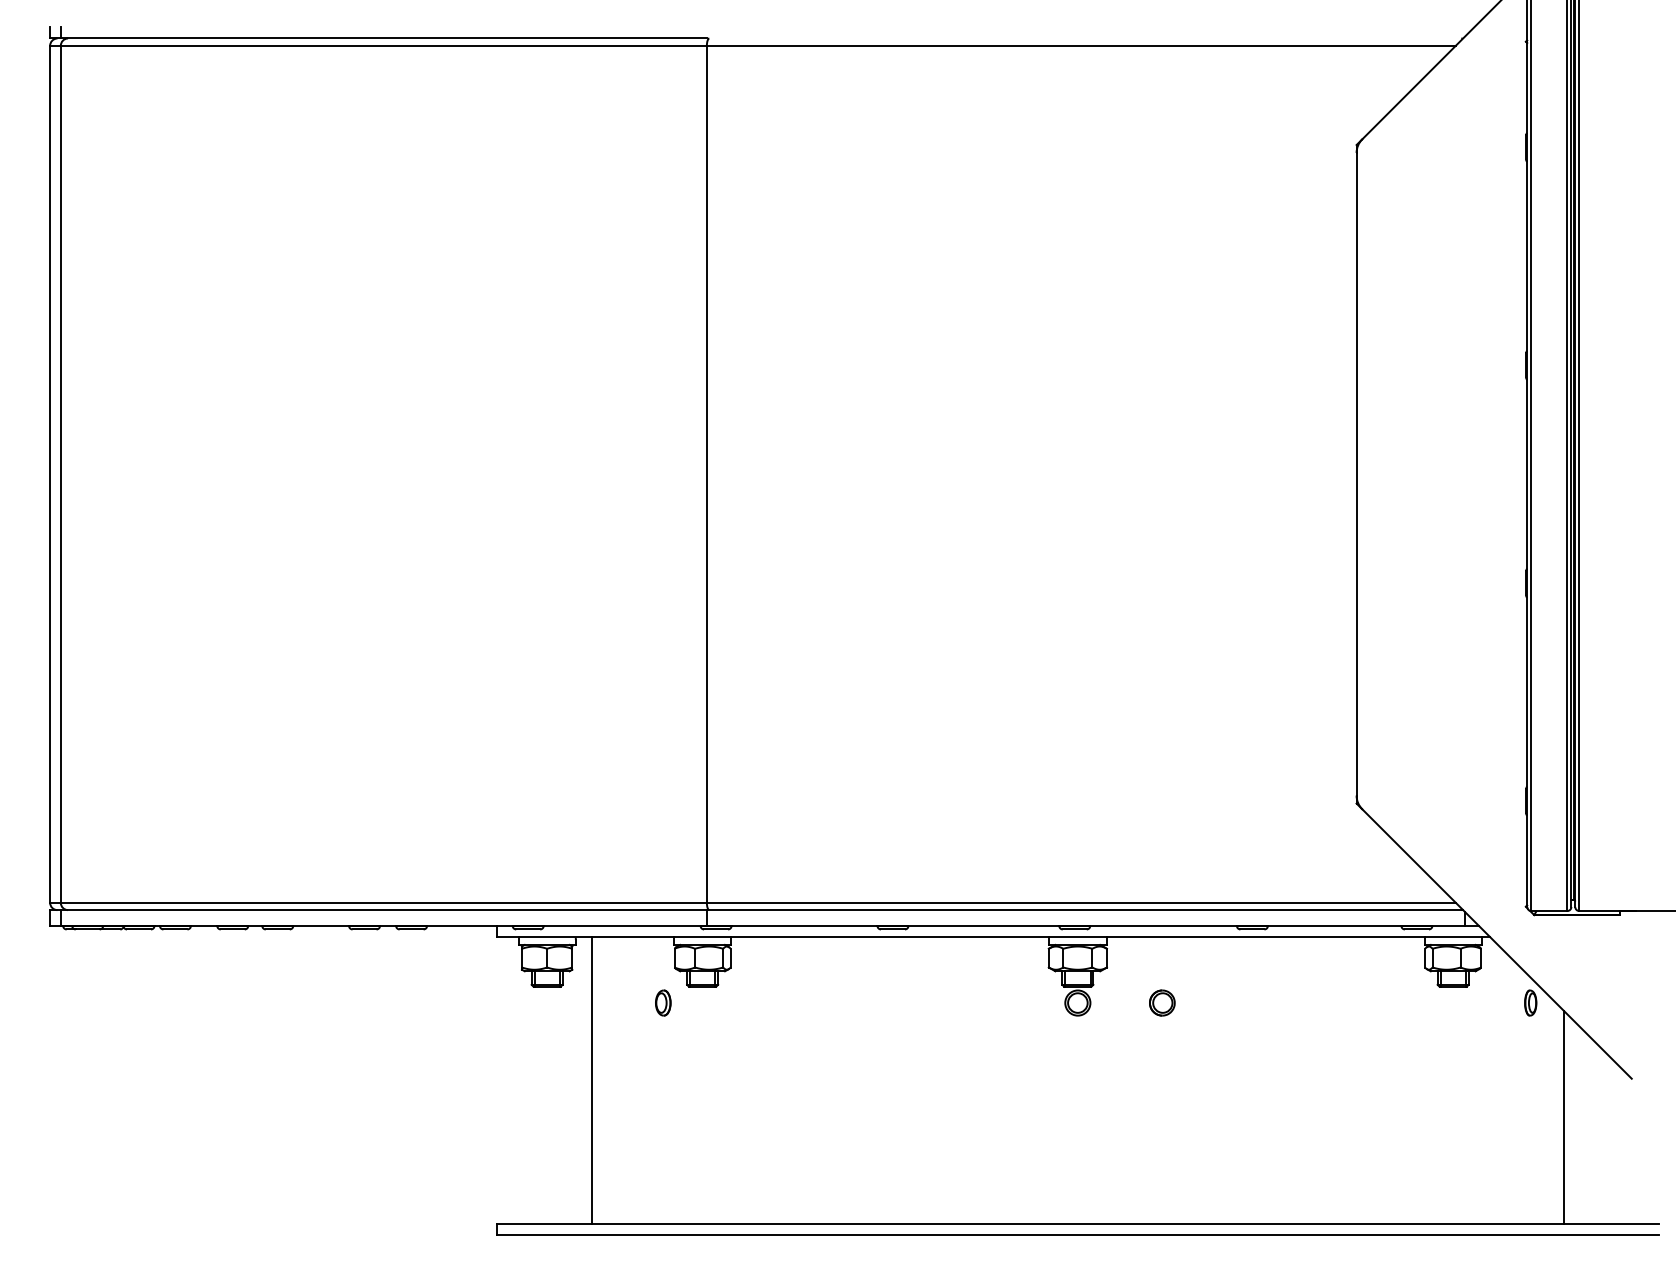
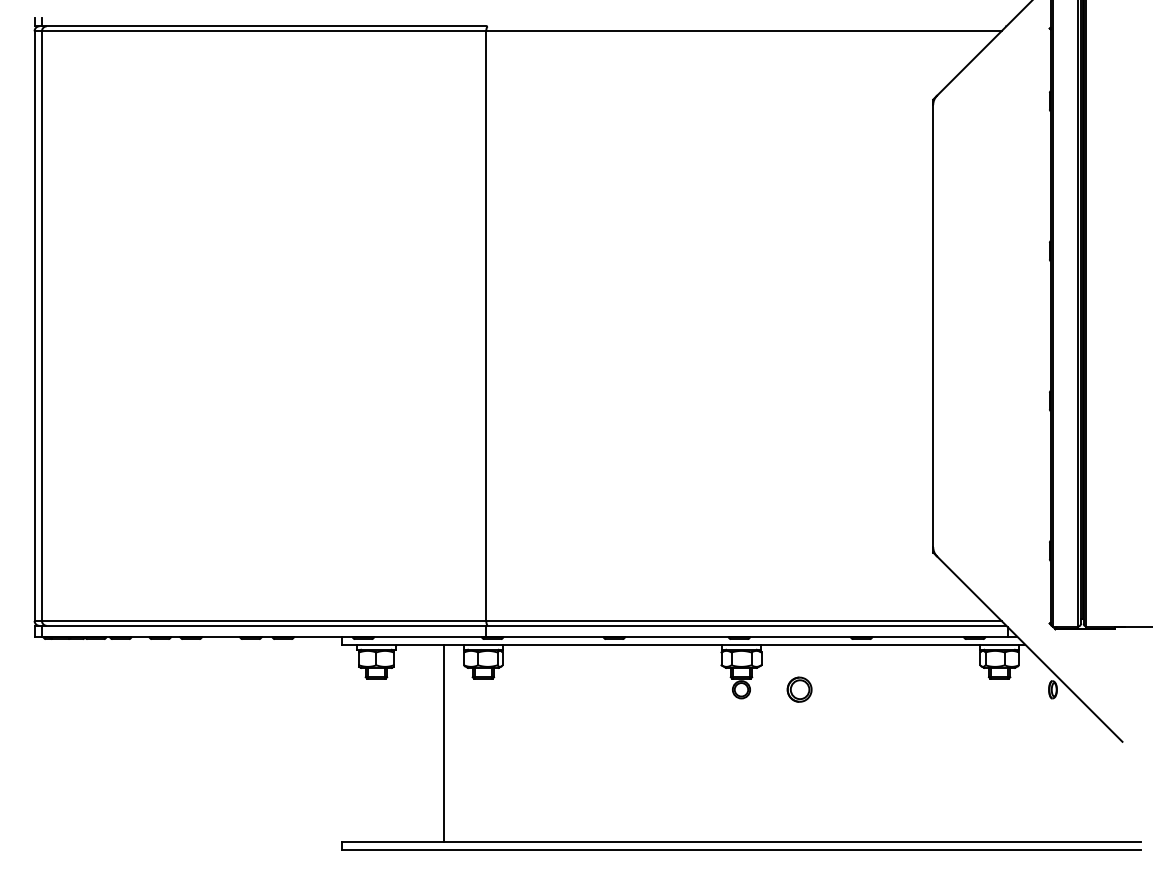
part: (663, 1002) -> (456, 689), removed
part: (1162, 1002) -> (799, 689), size x1.4
line: (592, 1079) -> (444, 742), moved
line: (1563, 1117) -> (1075, 768), removed

